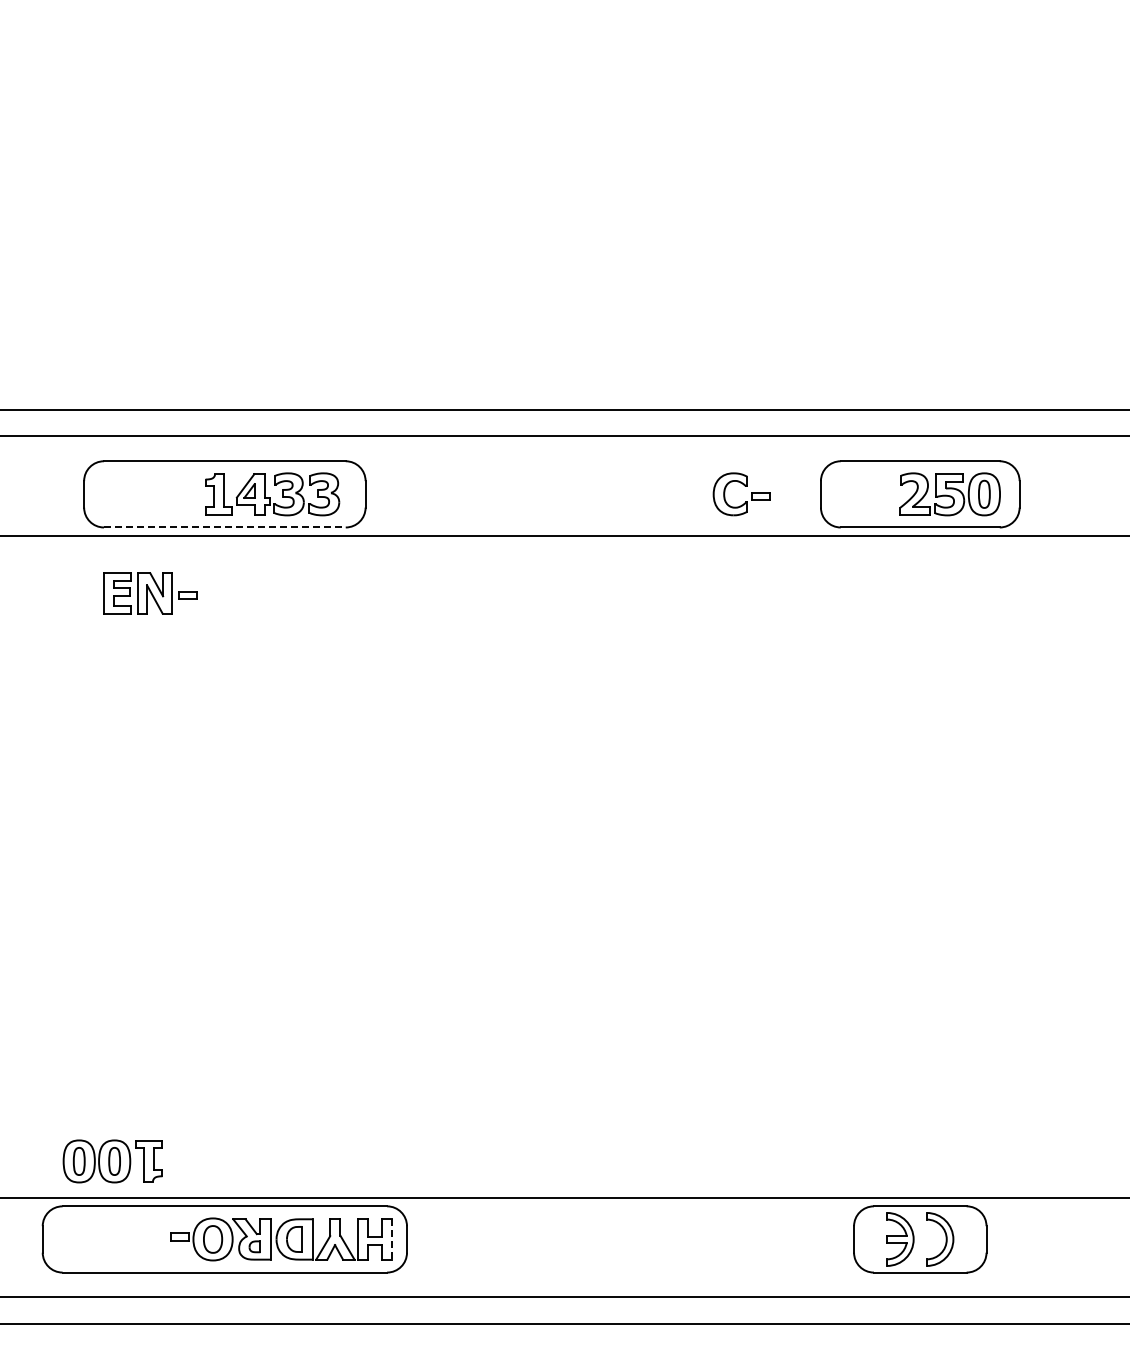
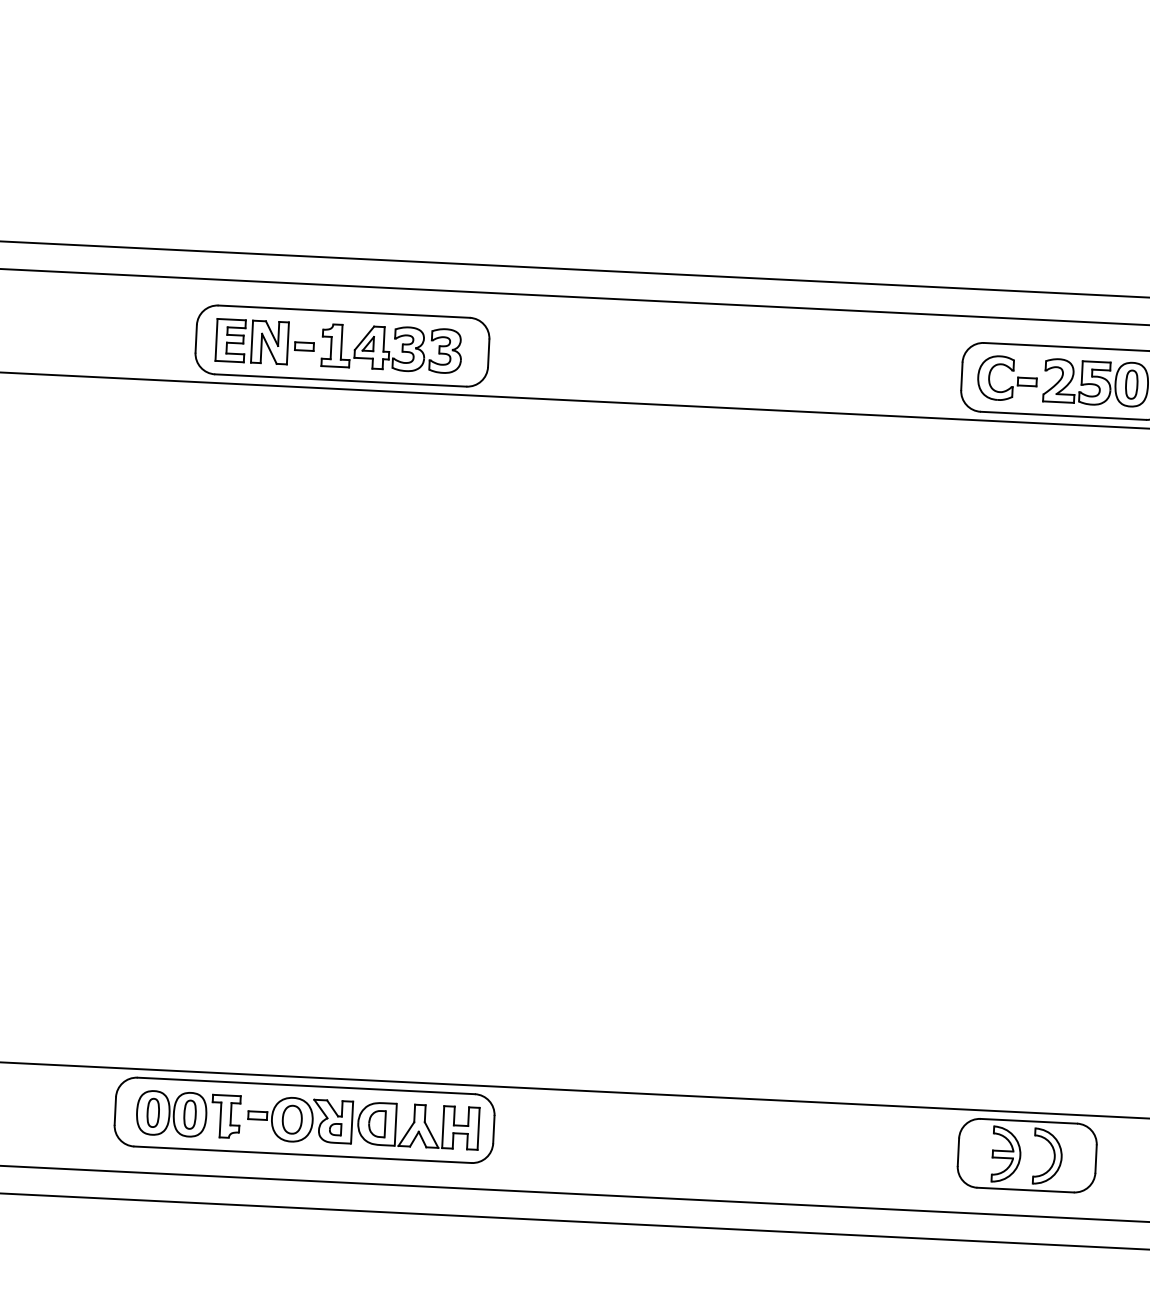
part: (745, 501) -> (1010, 386), moved
line: (224, 527) -> (340, 380), dashed -> solid
part: (150, 593) -> (265, 342), moved
part: (112, 1161) -> (187, 1114), moved
line: (392, 1239) -> (478, 1128), dashed -> solid

